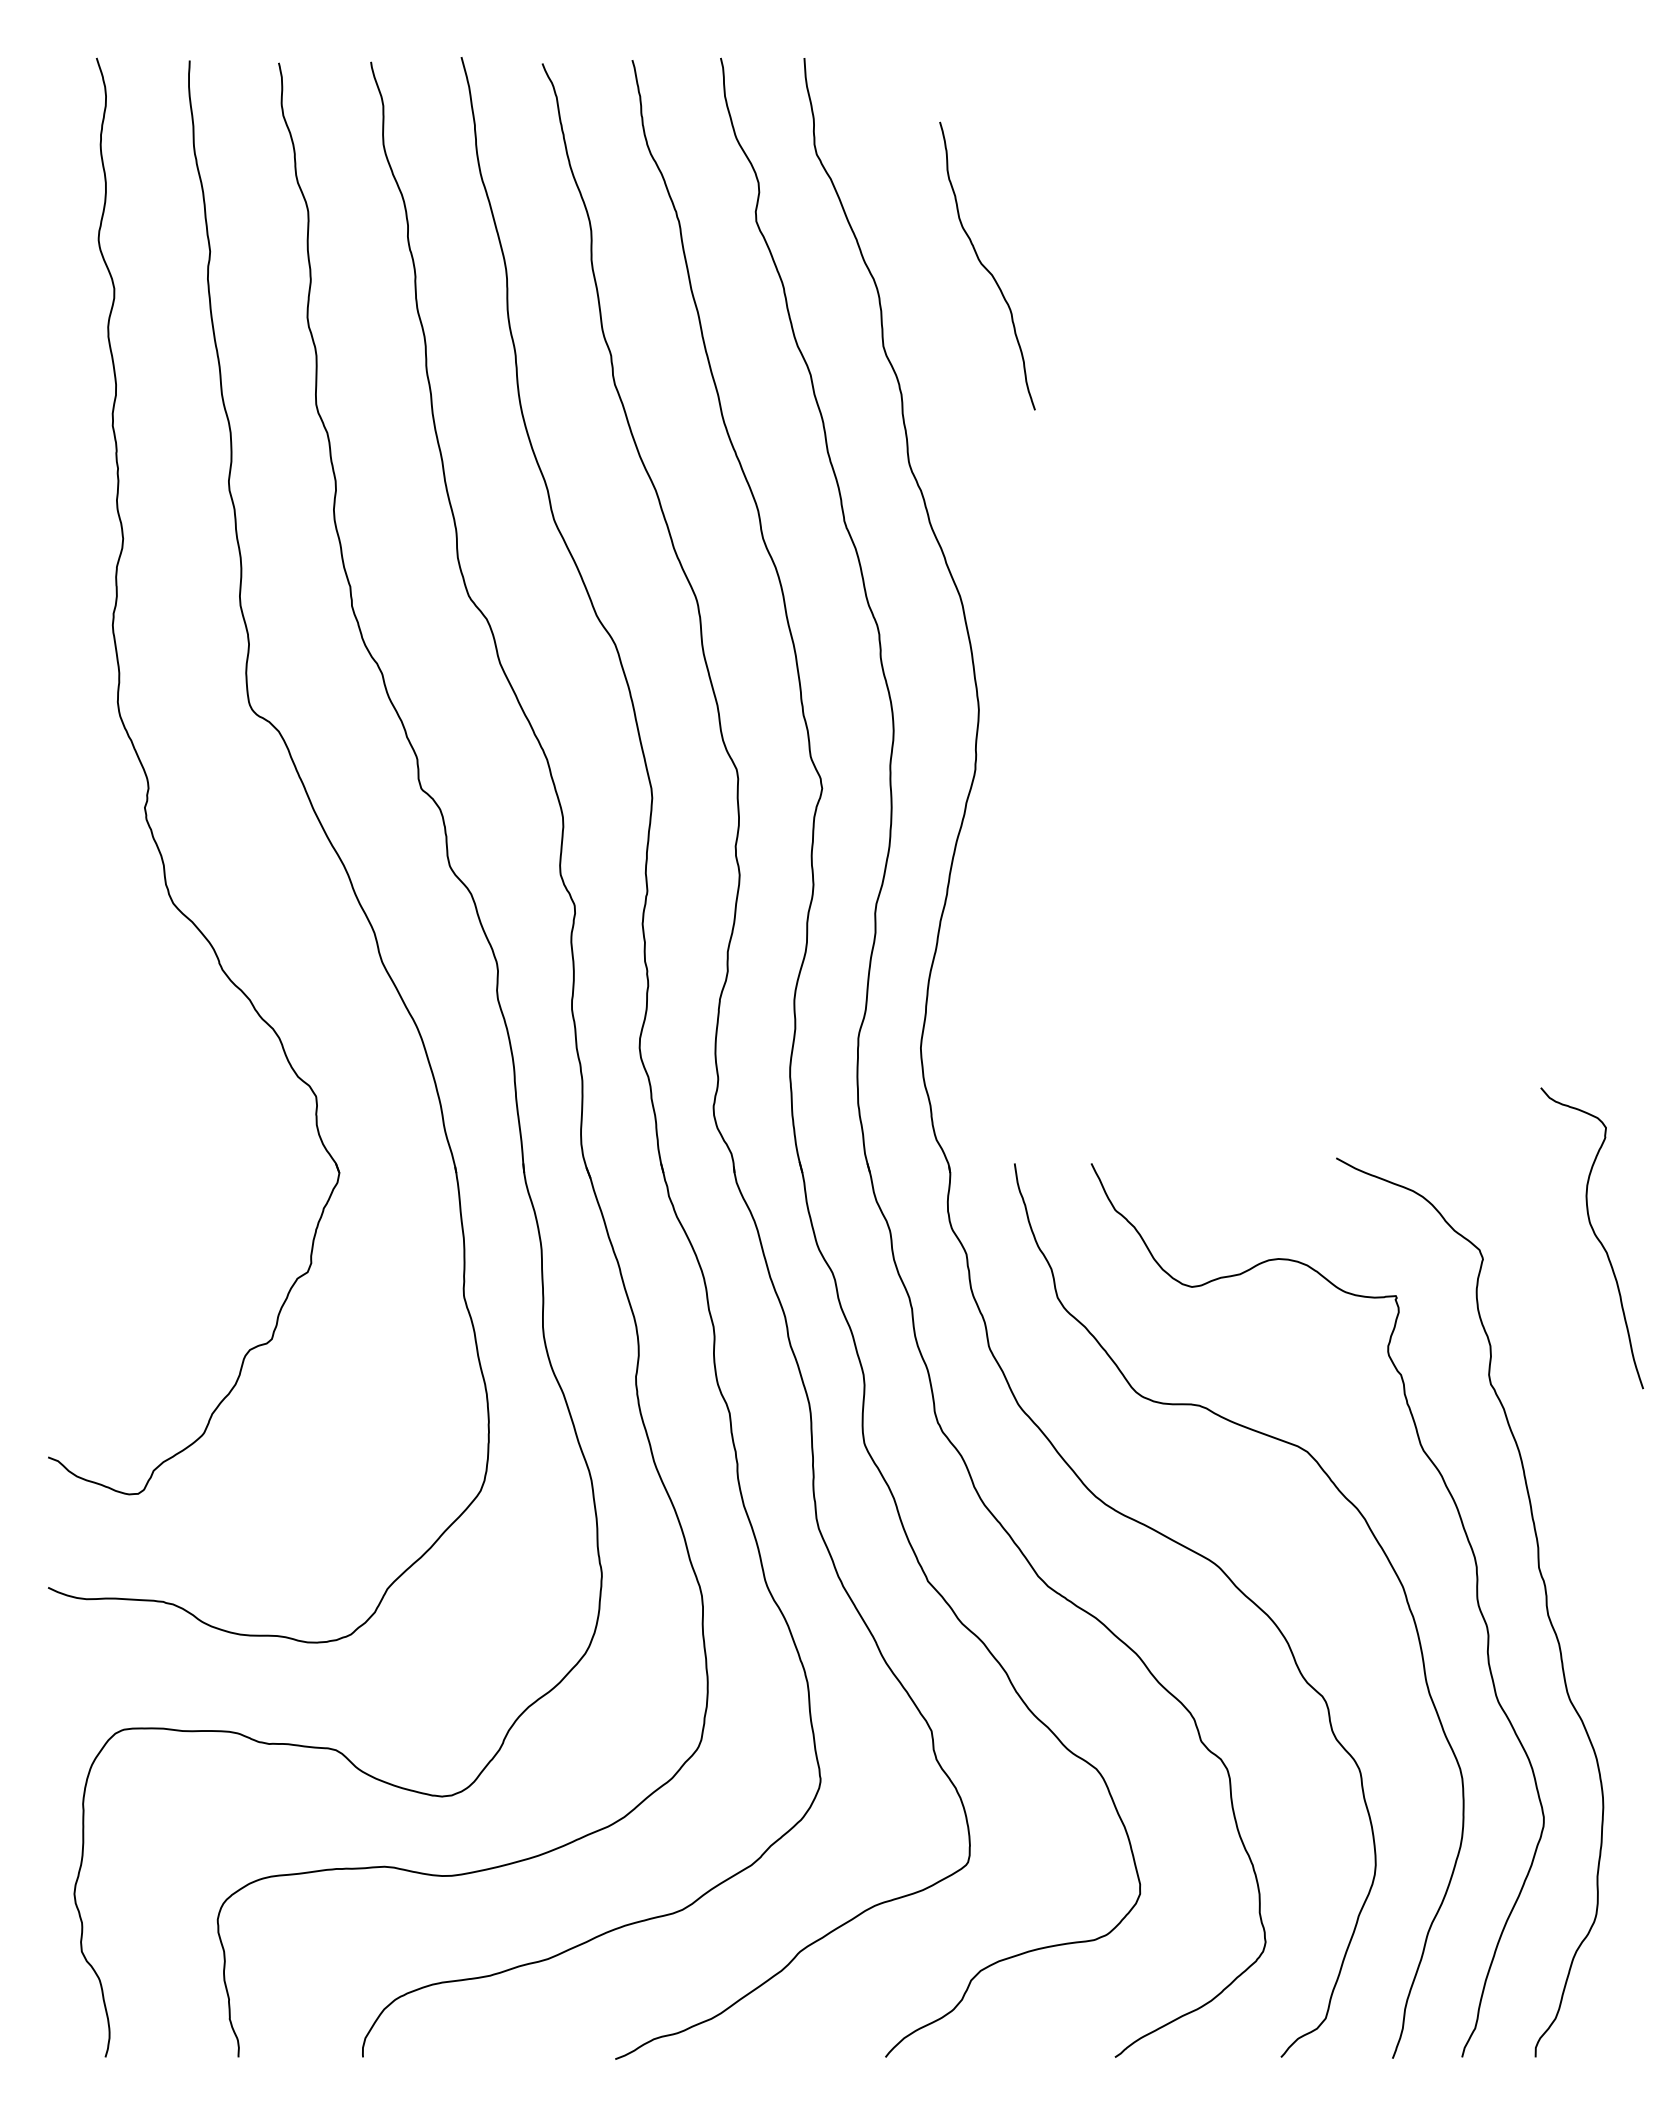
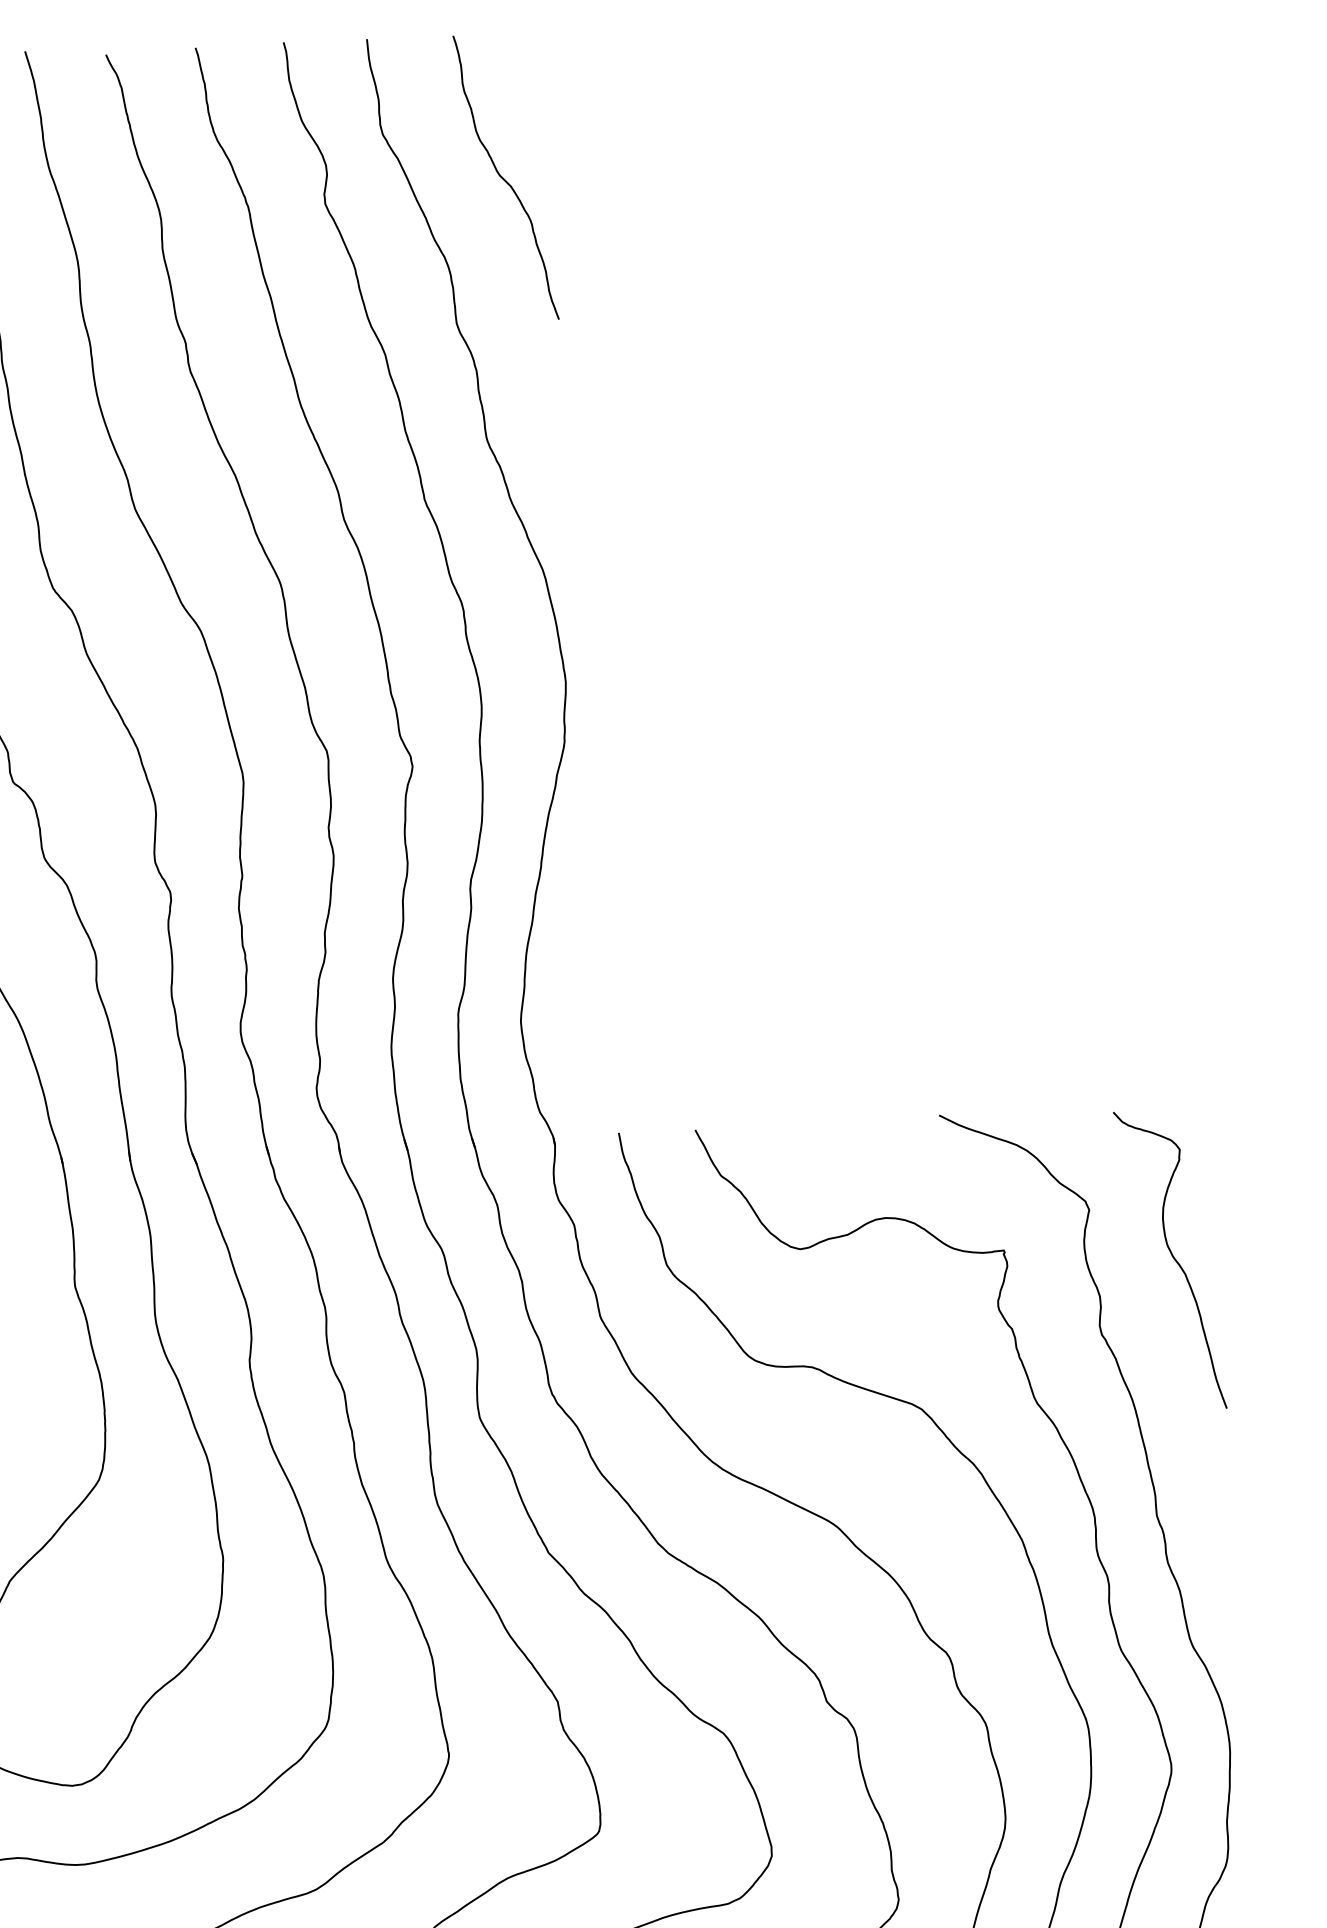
curve: (985, 266) -> (504, 178), moved
curve: (1595, 1237) -> (1173, 1259), moved

